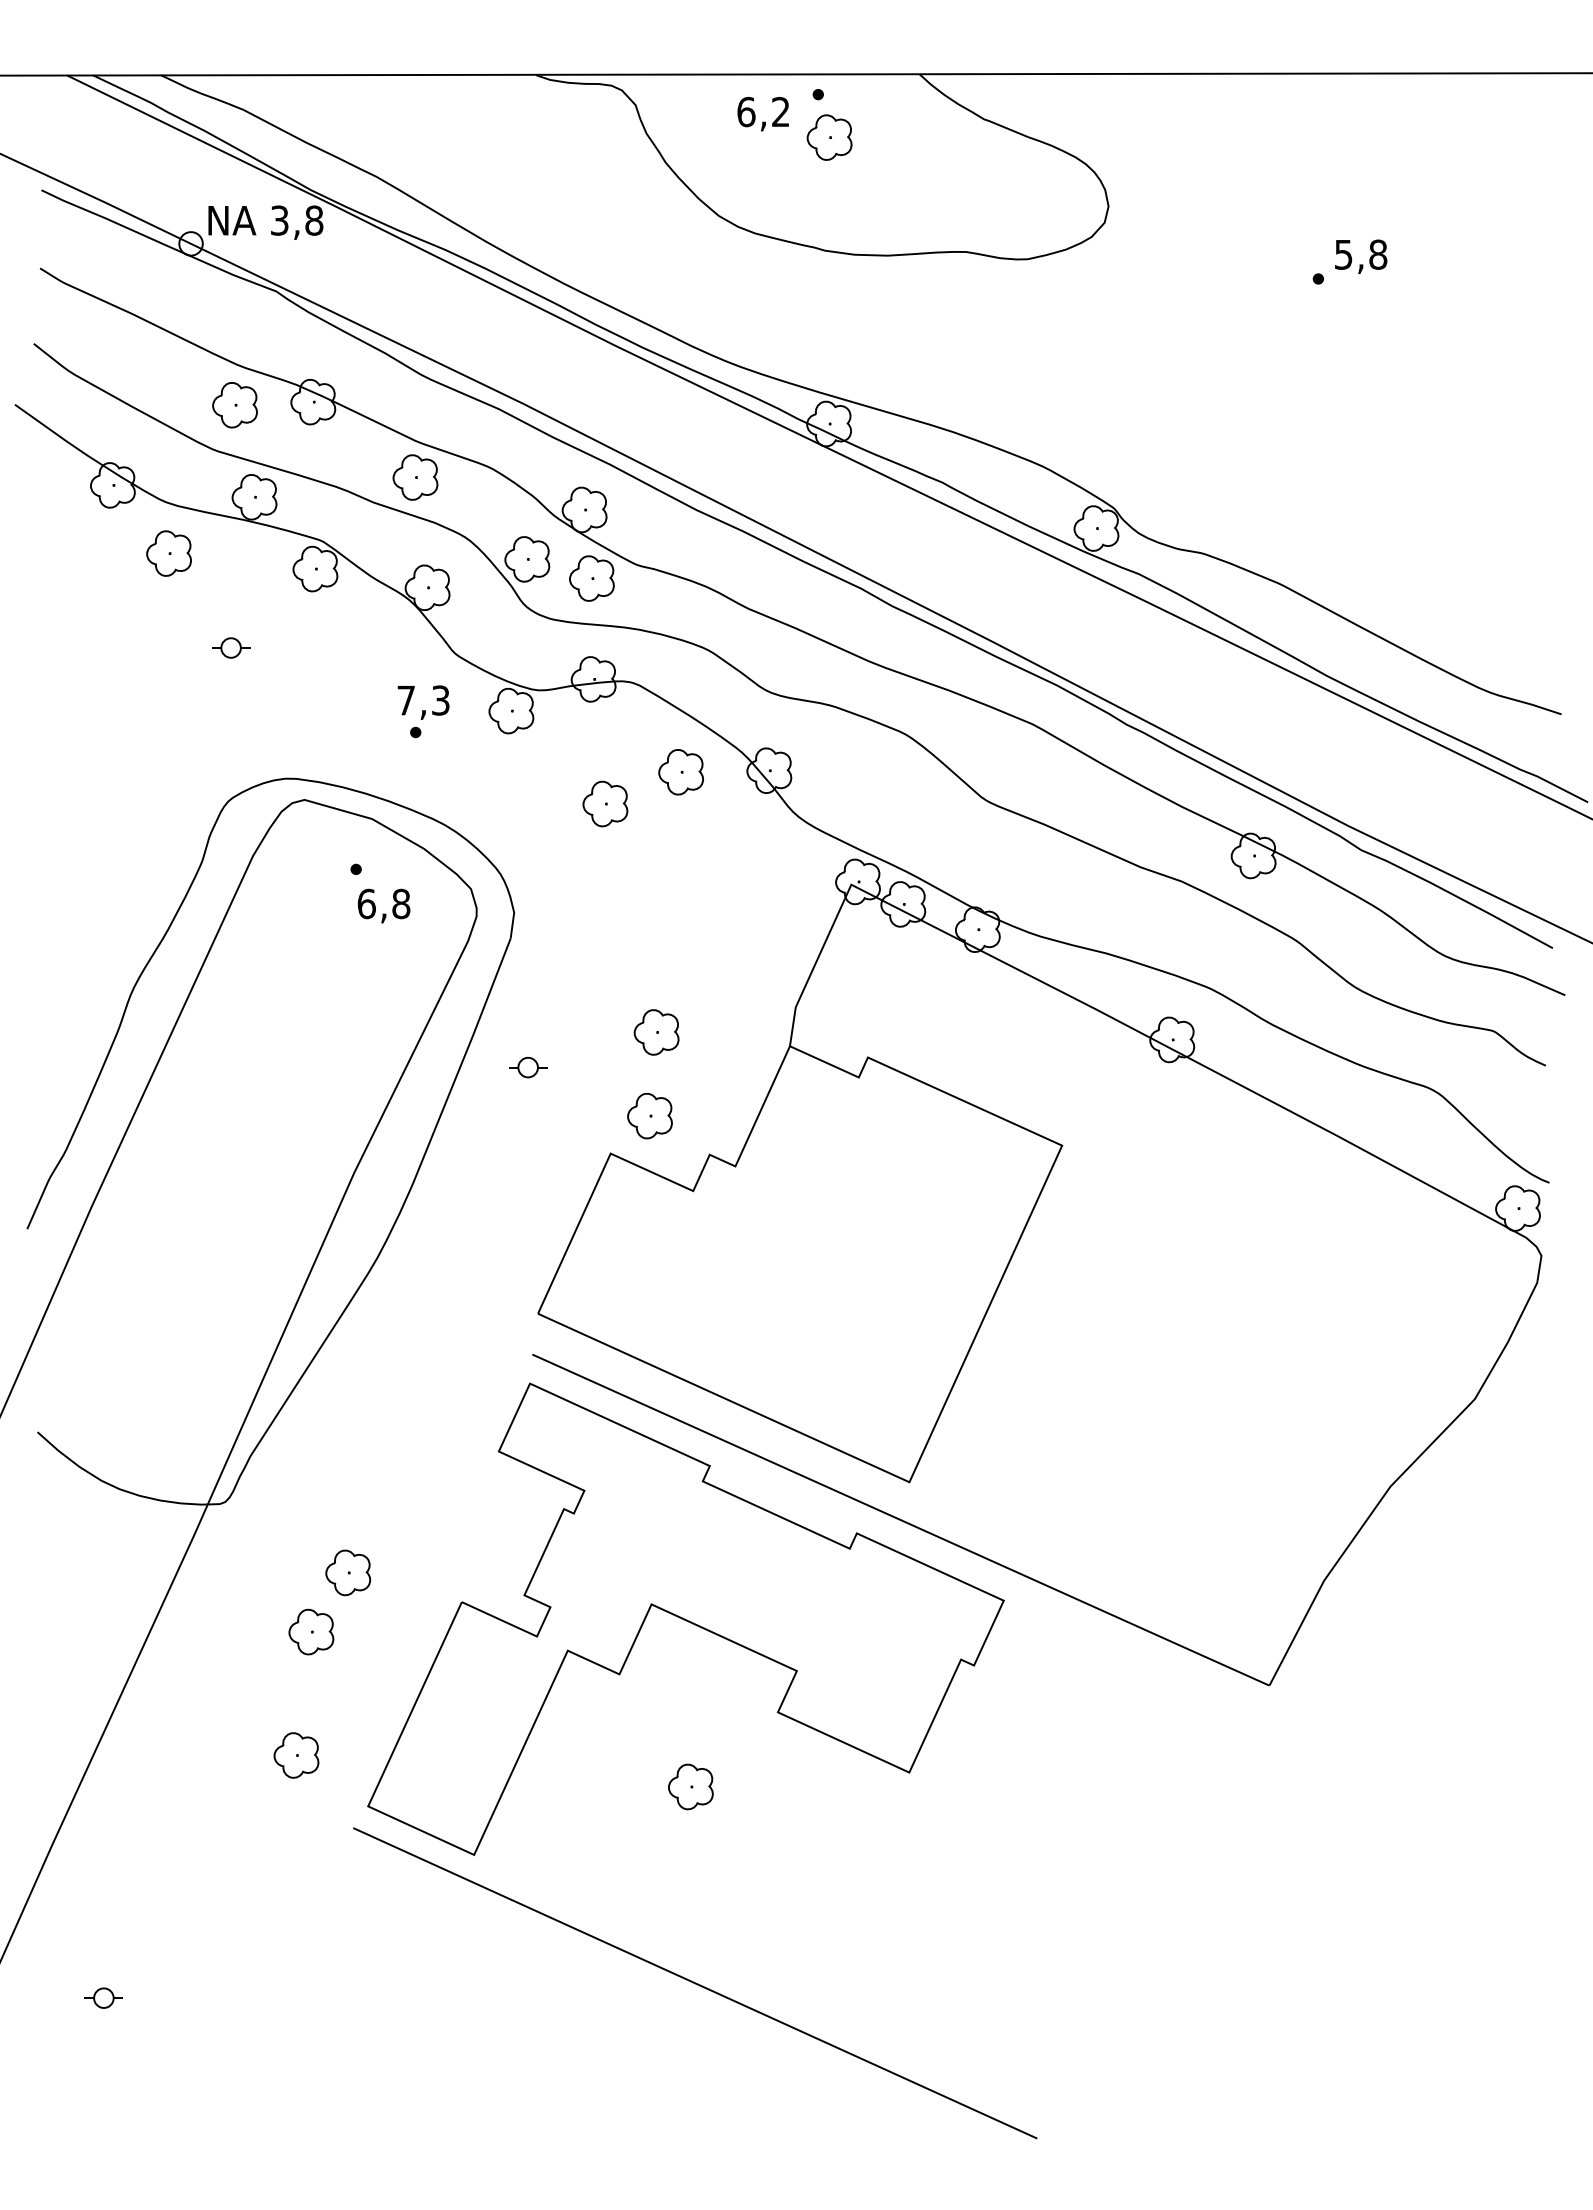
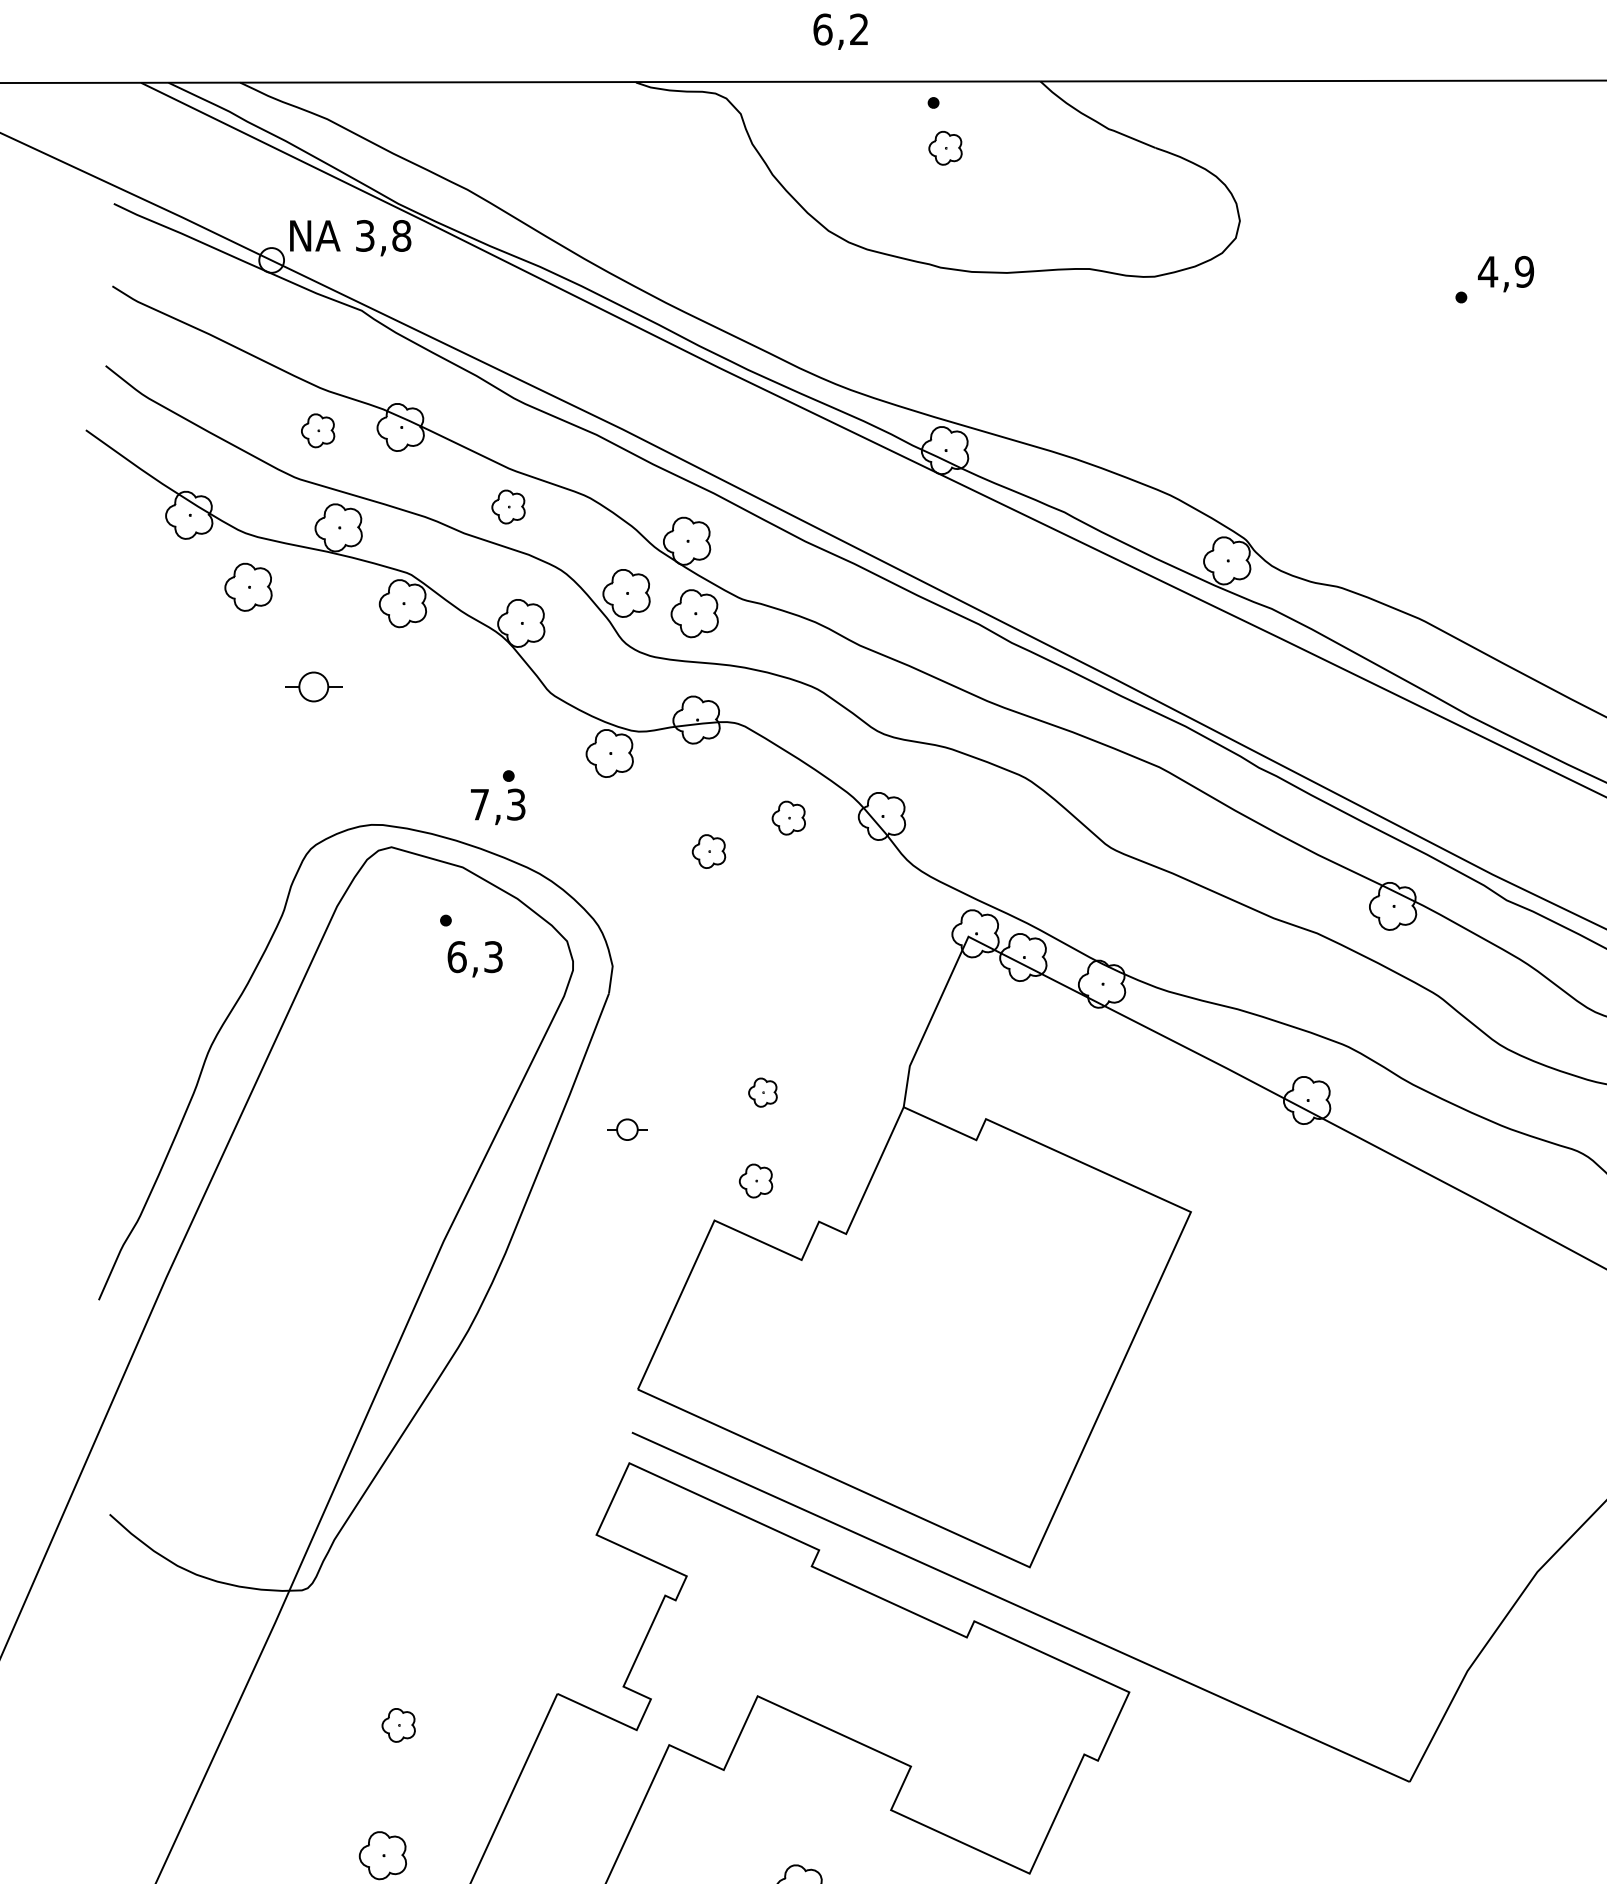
text: (762, 114) -> (839, 32), moved
part: (829, 137) -> (945, 148), size x0.7
text: (1360, 254) -> (1505, 271), 5,8 -> 4,9
part: (234, 405) -> (317, 431), size x0.7
part: (415, 477) -> (508, 507), size x0.7
part: (231, 647) -> (314, 686), size x1.4
text: (423, 702) -> (497, 806), moved
part: (680, 772) -> (788, 818), size x0.7
part: (605, 803) -> (709, 851), size x0.7
text: (401, 903) -> (493, 956), 6,8 -> 6,3
part: (656, 1032) -> (762, 1092), size x0.6
part: (649, 1116) -> (755, 1181), size x0.7
part: (348, 1572) -> (437, 1662), removed
part: (311, 1631) -> (398, 1724), size x0.7

